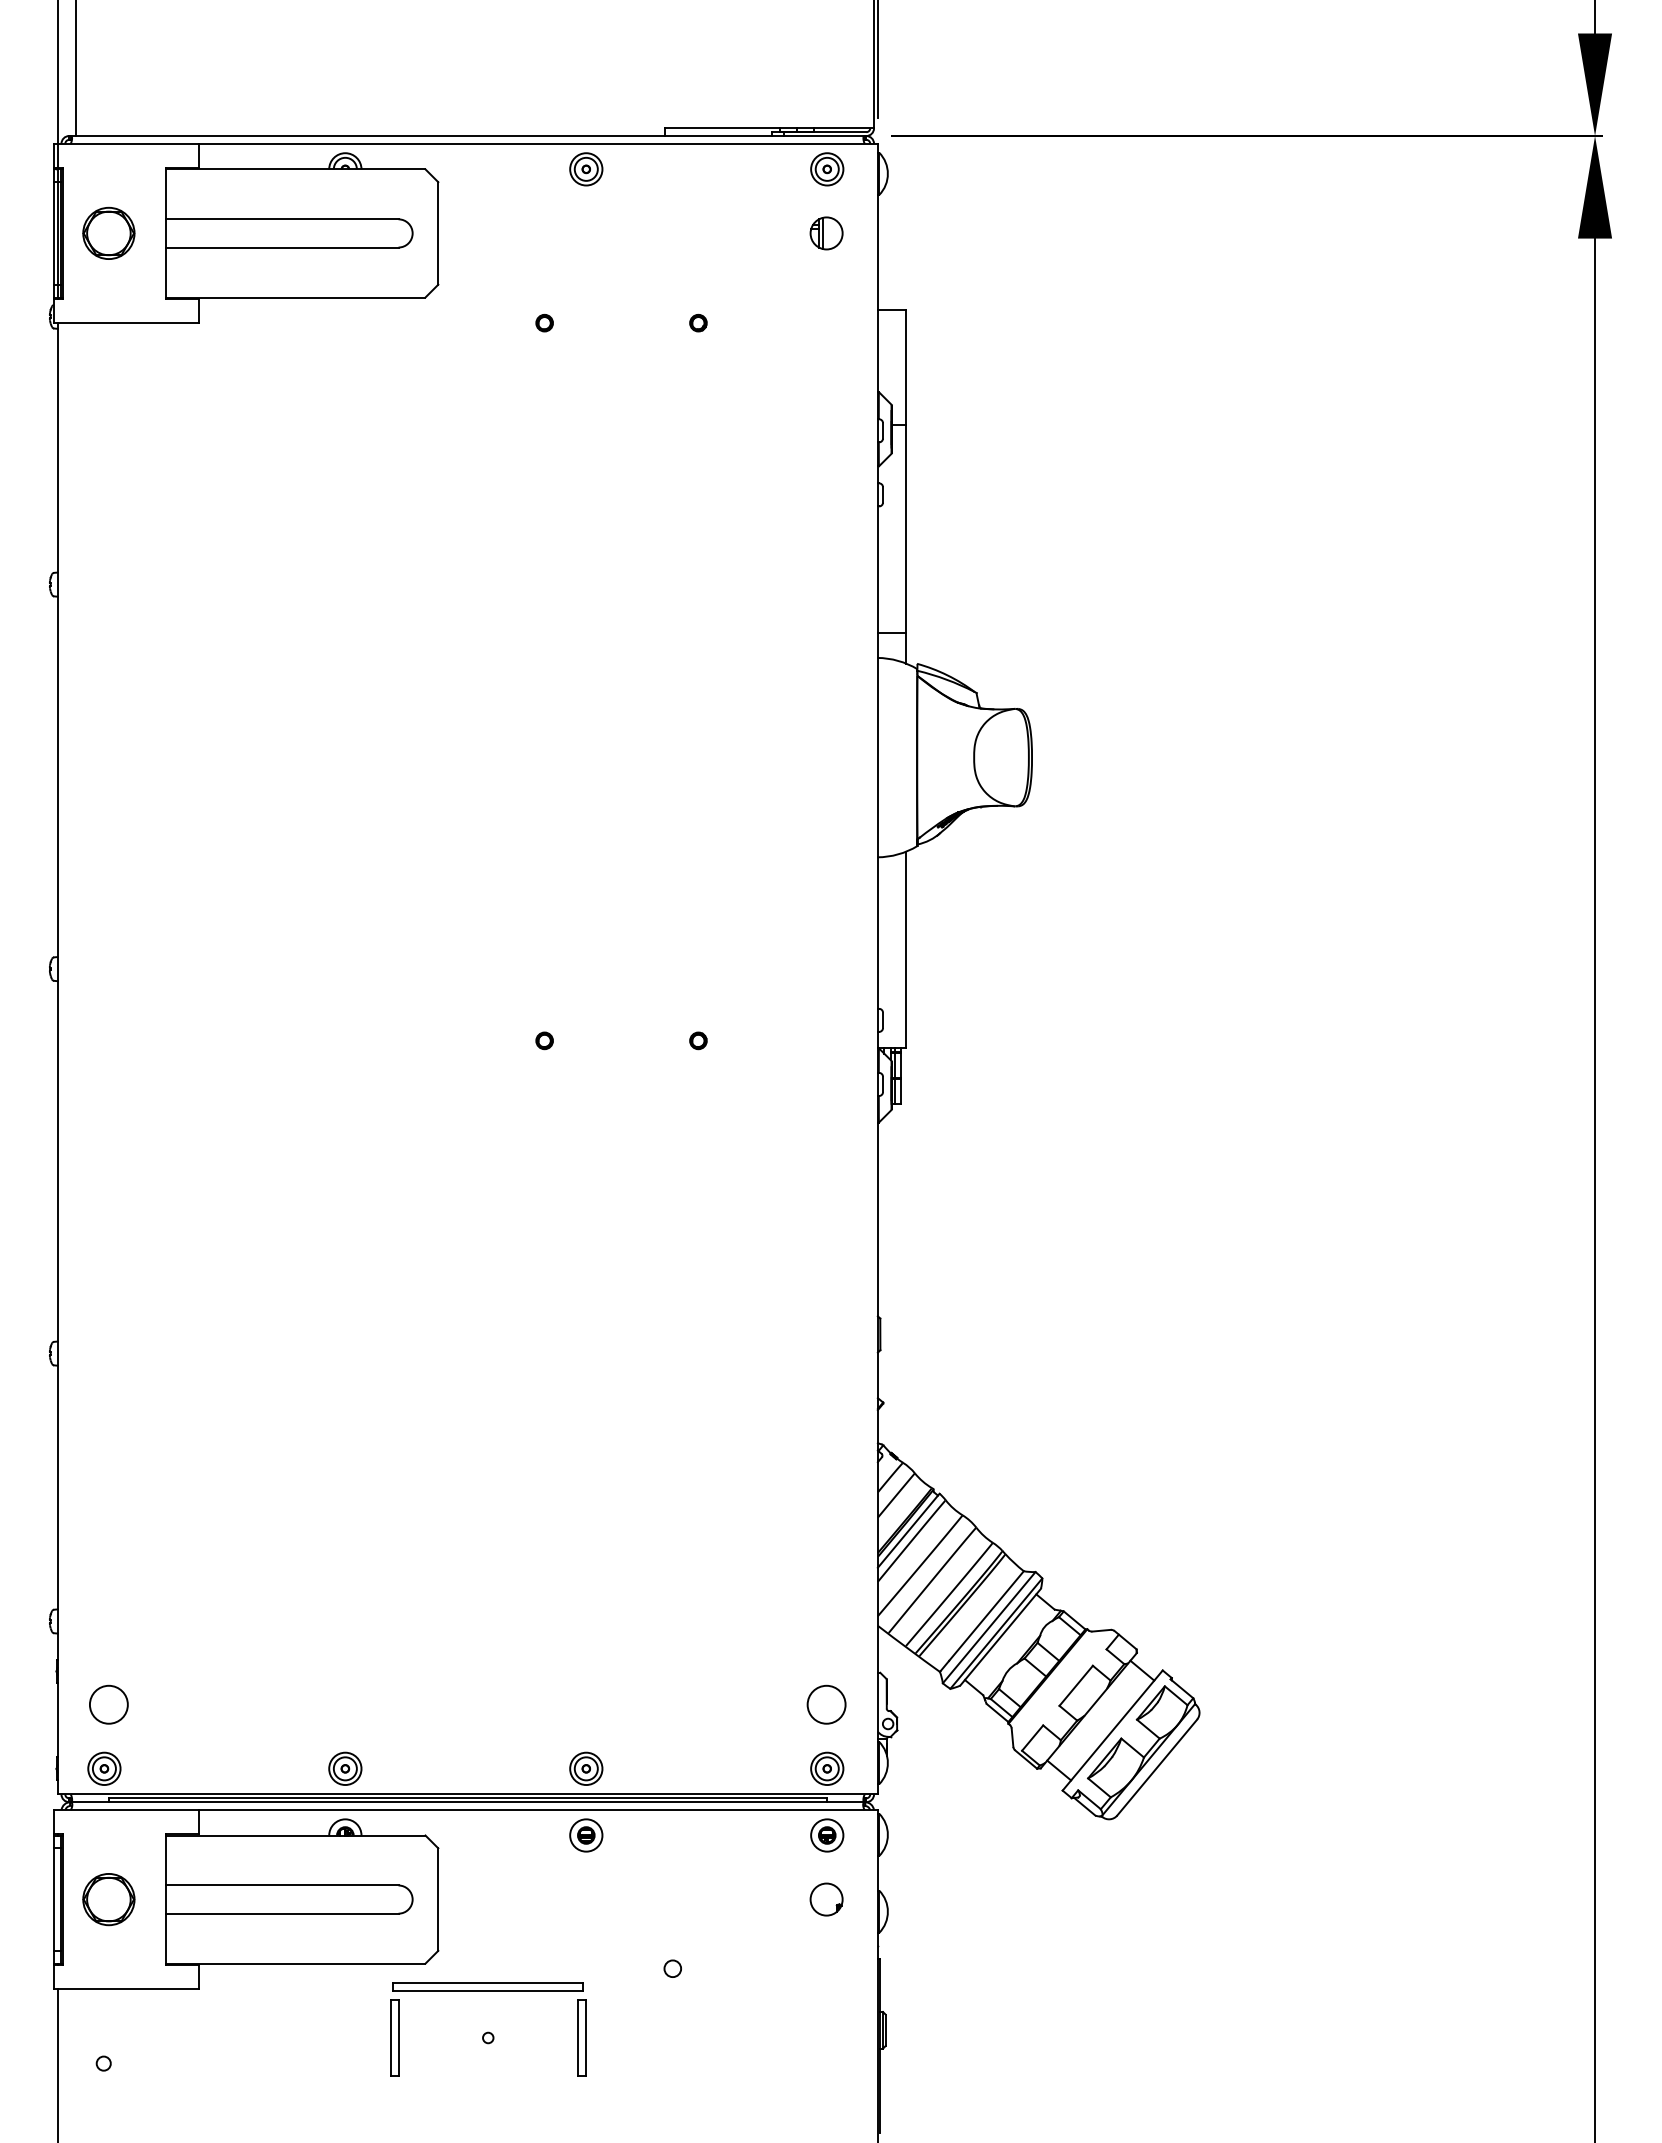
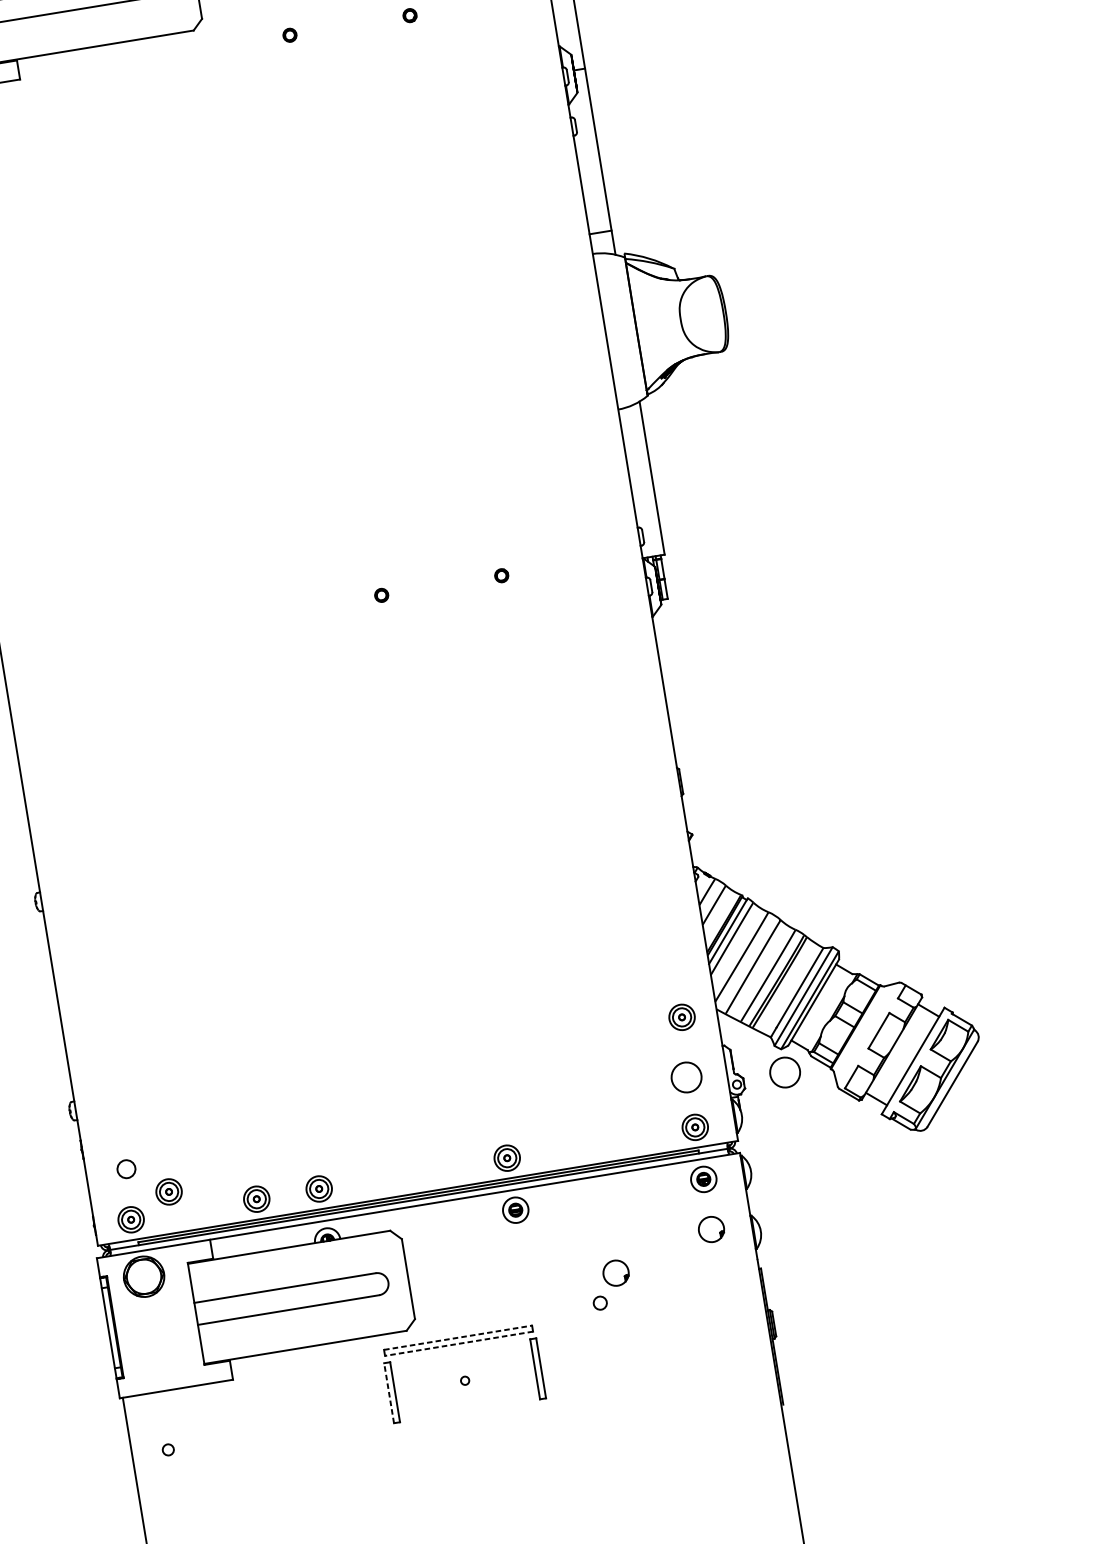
part: (833, 1628) -> (682, 1017), added
circle: (108, 1704) -> (126, 1169), size x0.6
circle: (950, 1718) -> (785, 1072), added
part: (157, 1741) -> (169, 1191), added
part: (265, 1768) -> (256, 1198), added
part: (108, 1899) -> (143, 1276), moved
part: (698, 1934) -> (615, 1273), added
line: (488, 1982) -> (458, 1337), solid -> dashed
line: (488, 1990) -> (459, 1343), solid -> dashed
line: (390, 2037) -> (388, 1392), solid -> dashed

